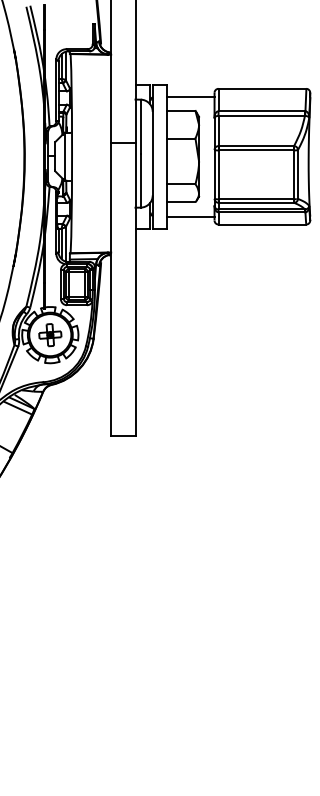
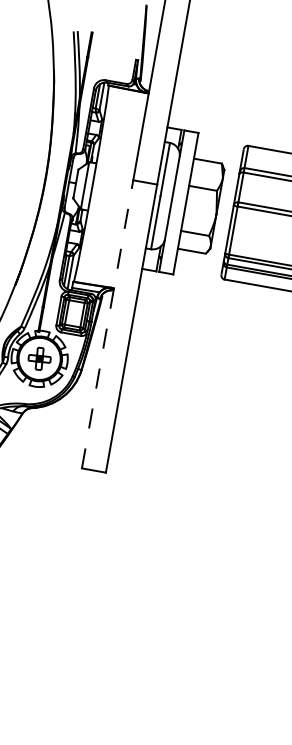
line: (190, 96) -> (219, 148), removed
line: (190, 216) -> (198, 266), removed
line: (111, 288) -> (108, 323), solid -> dashed

